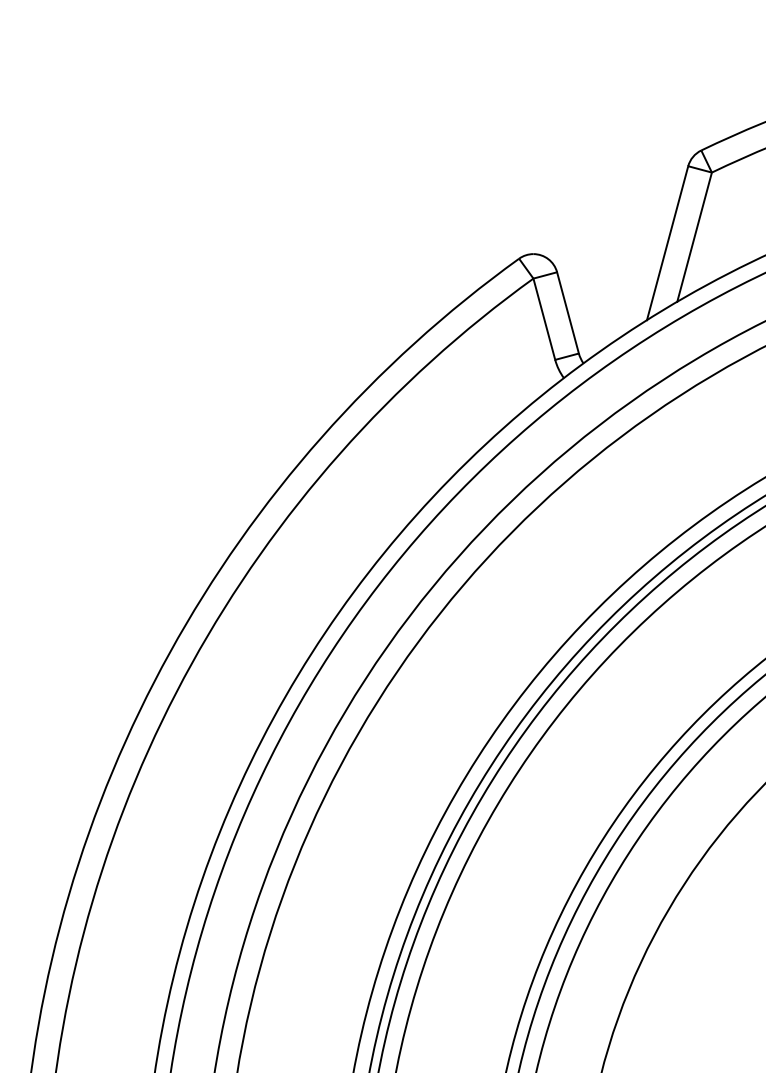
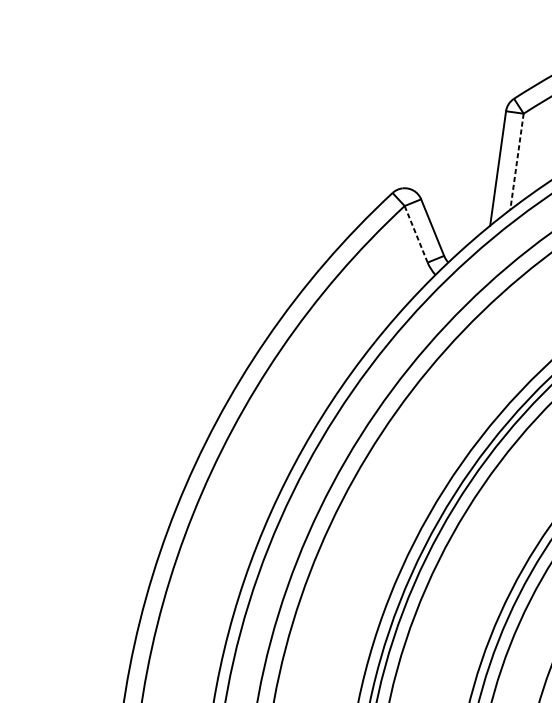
line: (694, 237) -> (516, 161), solid -> dashed
line: (544, 318) -> (416, 233), solid -> dashed

